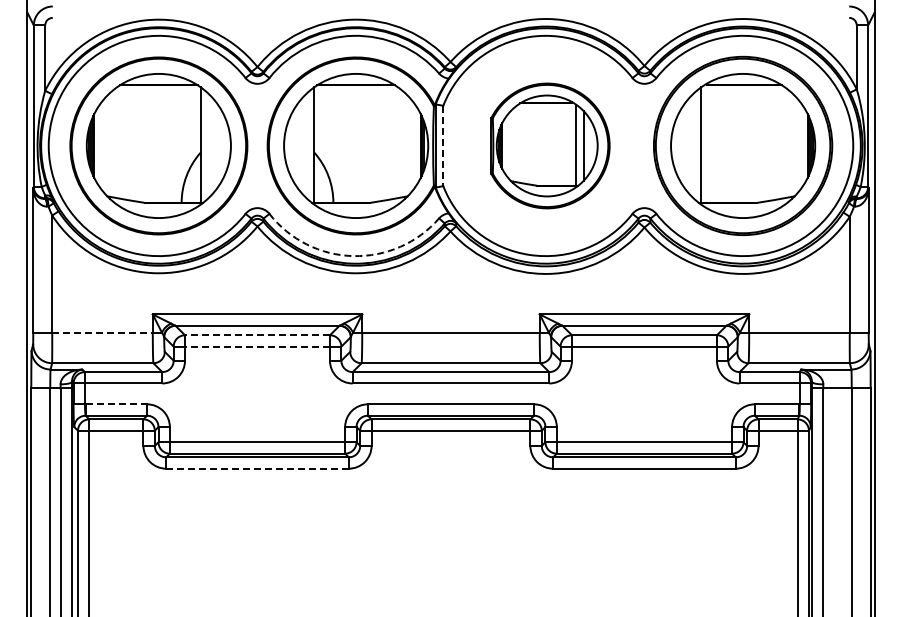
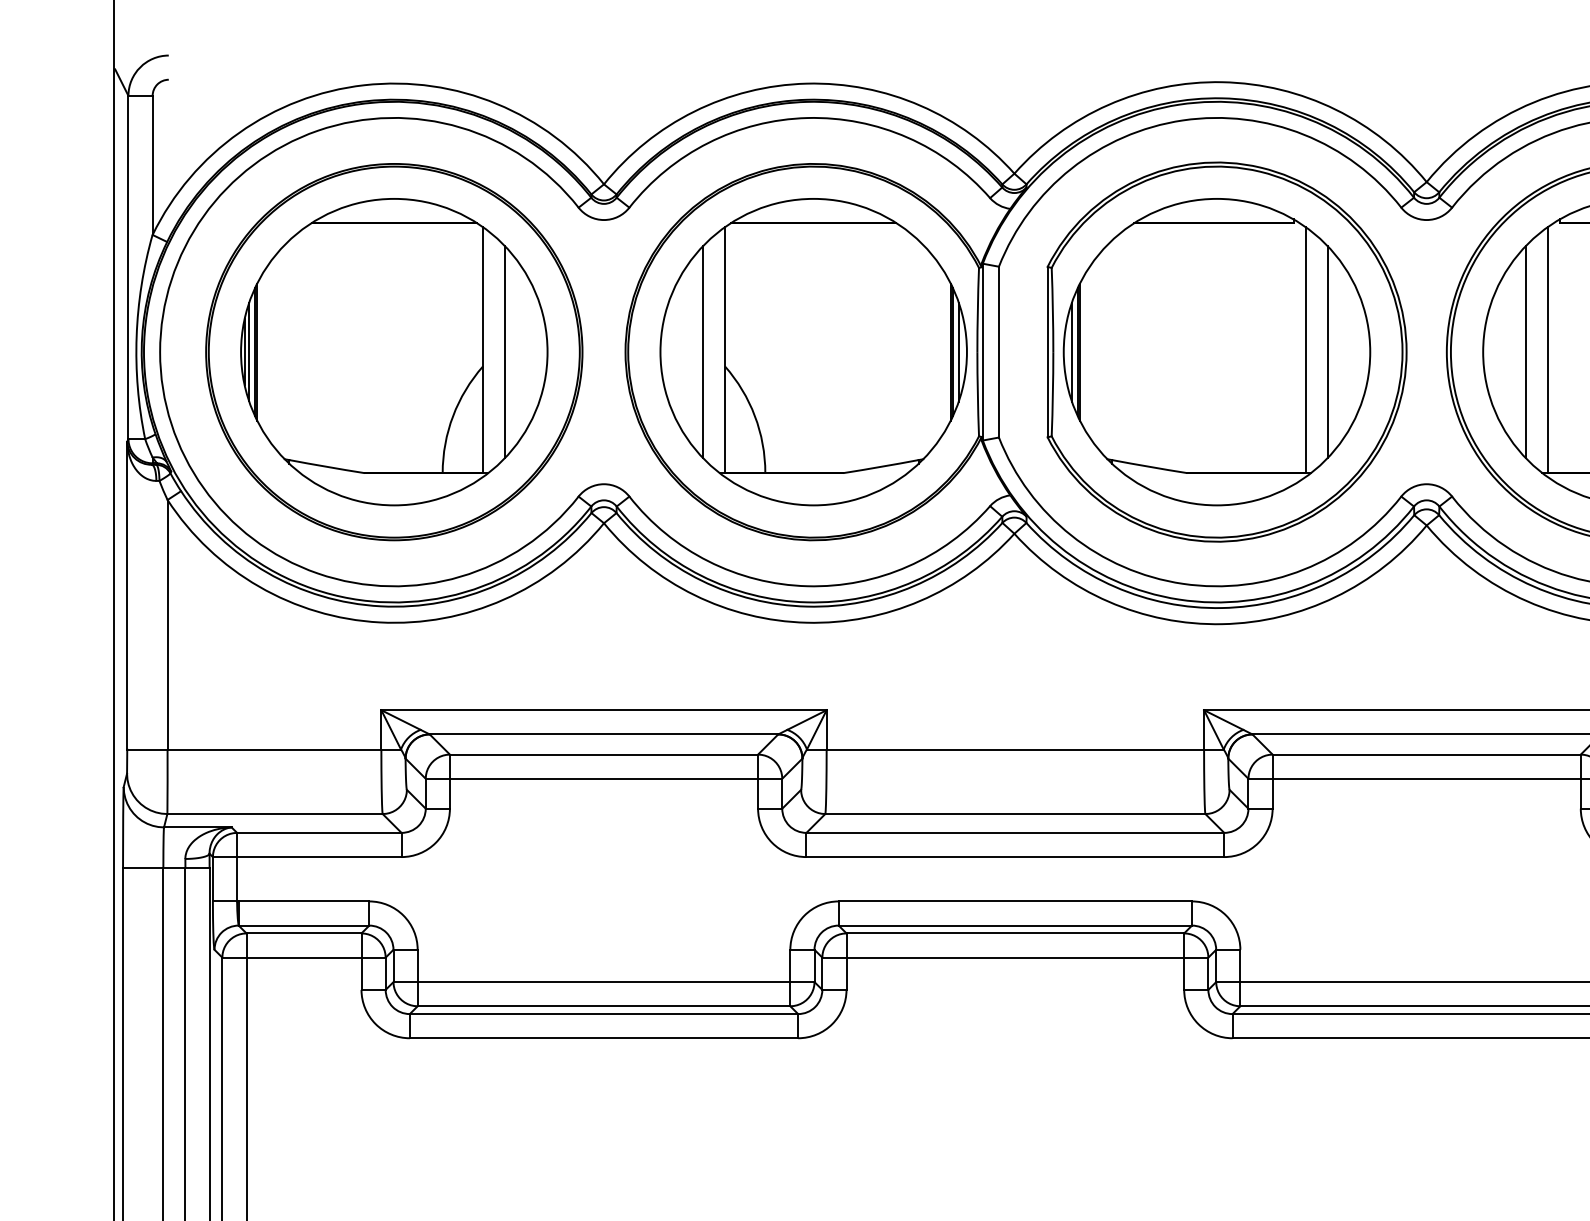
line: (210, 145) -> (504, 351), added
line: (304, 145) -> (703, 351), added
part: (550, 145) -> (1226, 351), size x1.43
line: (691, 145) -> (1526, 351), added
line: (443, 146) -> (999, 353), dashed -> solid
arc: (353, 256) -> (808, 587), dashed -> solid
line: (103, 332) -> (276, 748), dashed -> solid
line: (257, 335) -> (603, 755), dashed -> solid
line: (257, 346) -> (603, 778), dashed -> solid
line: (116, 404) -> (304, 901), dashed -> solid
line: (257, 468) -> (603, 1037), dashed -> solid

